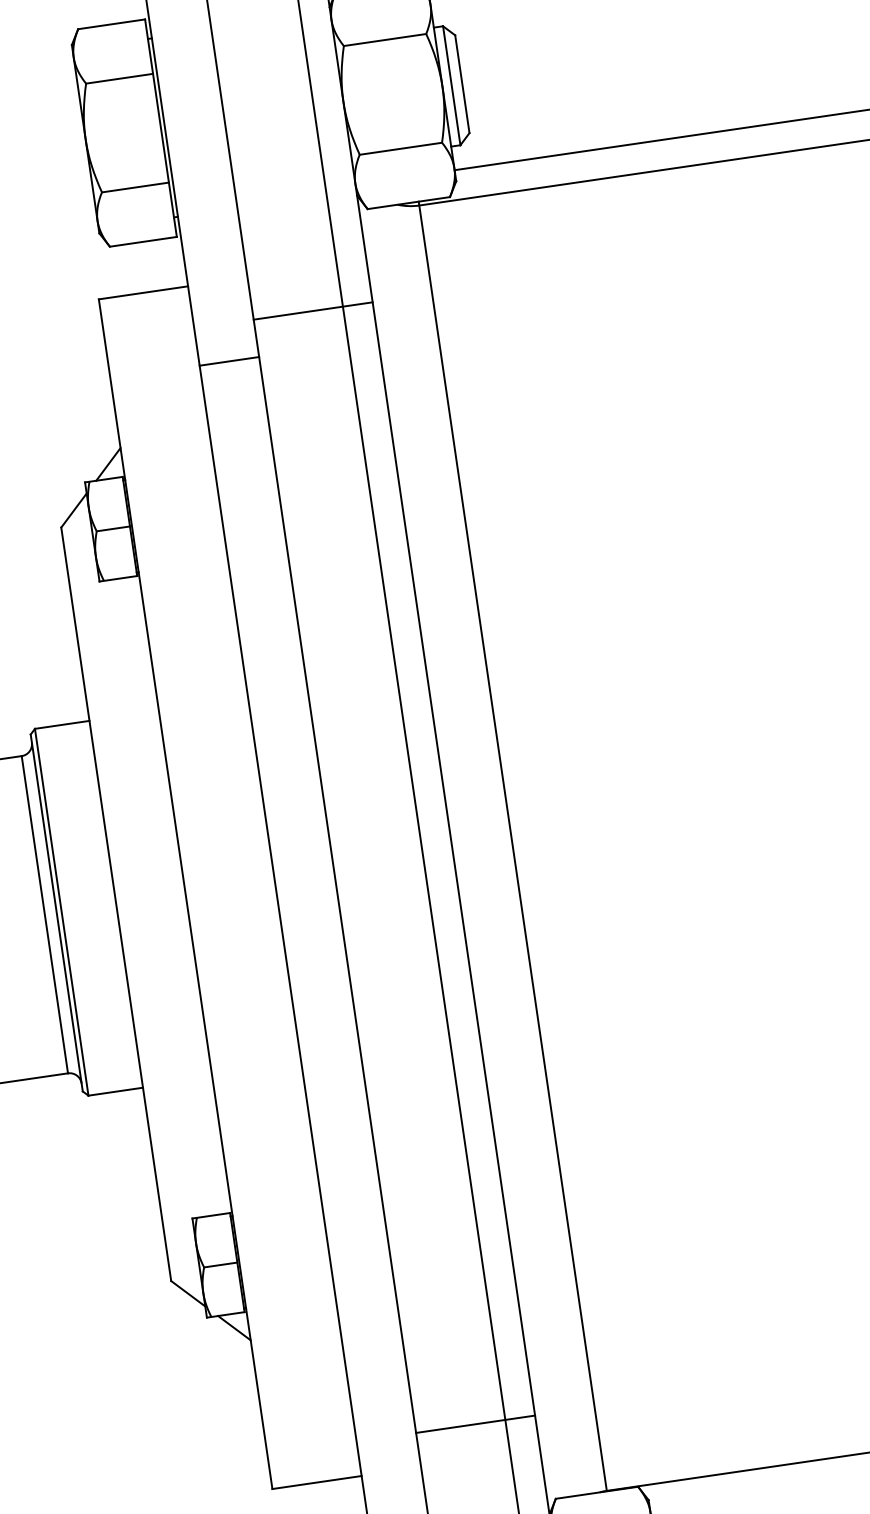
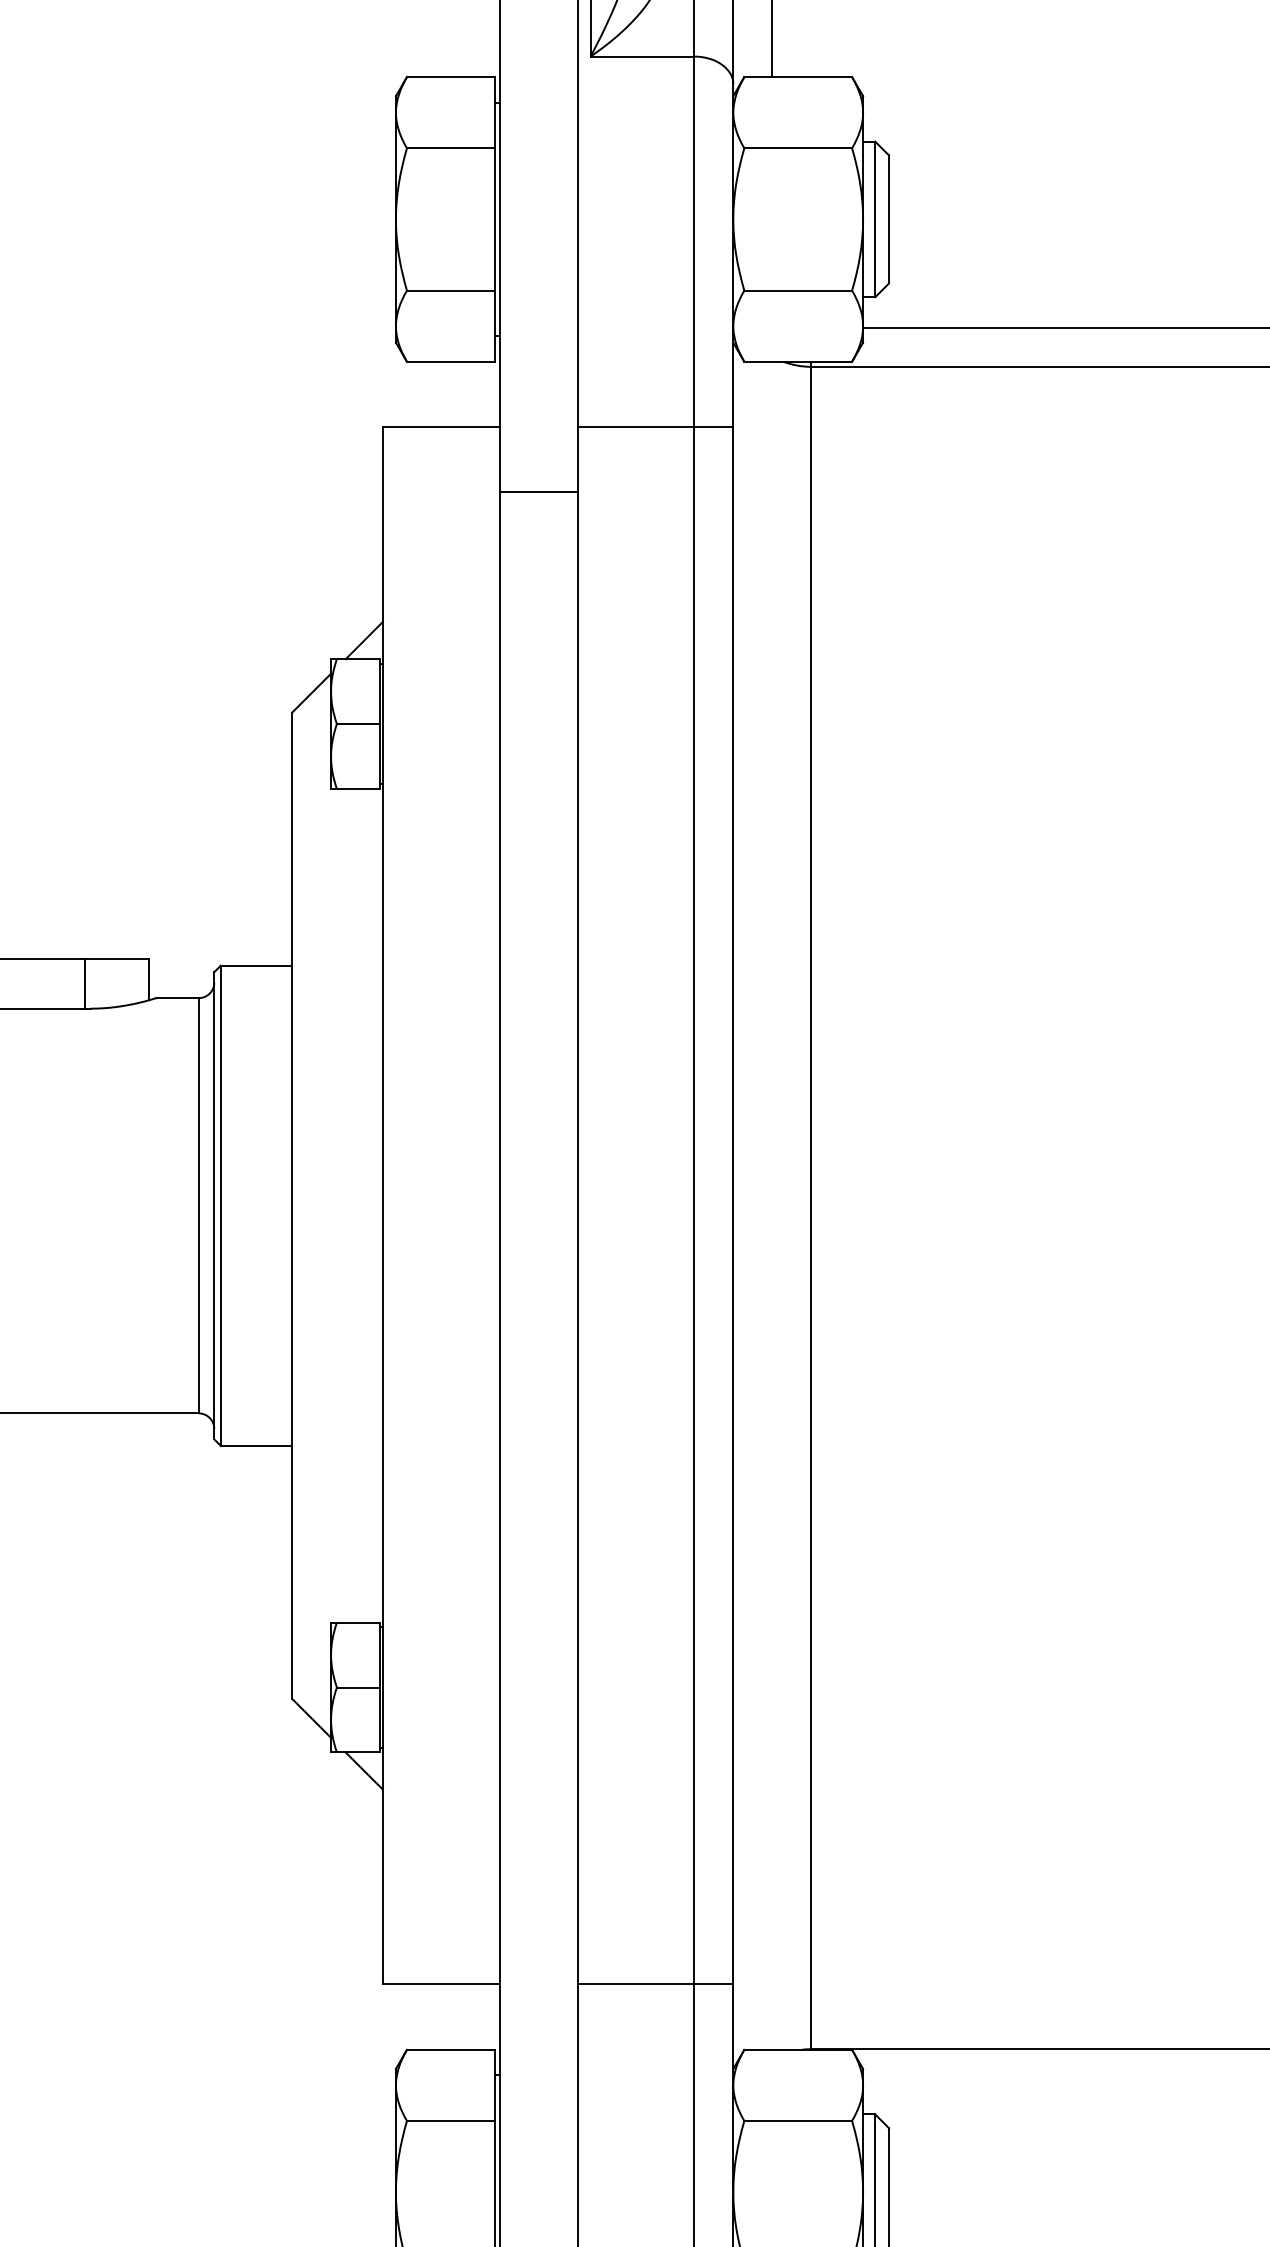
line: (313, 311) -> (655, 427), moved
line: (229, 361) -> (538, 492), moved
line: (475, 1424) -> (655, 1984), moved

